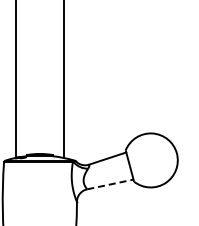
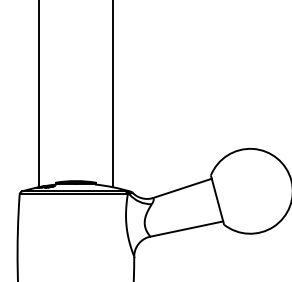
line: (110, 184) -> (186, 229), dashed -> solid

